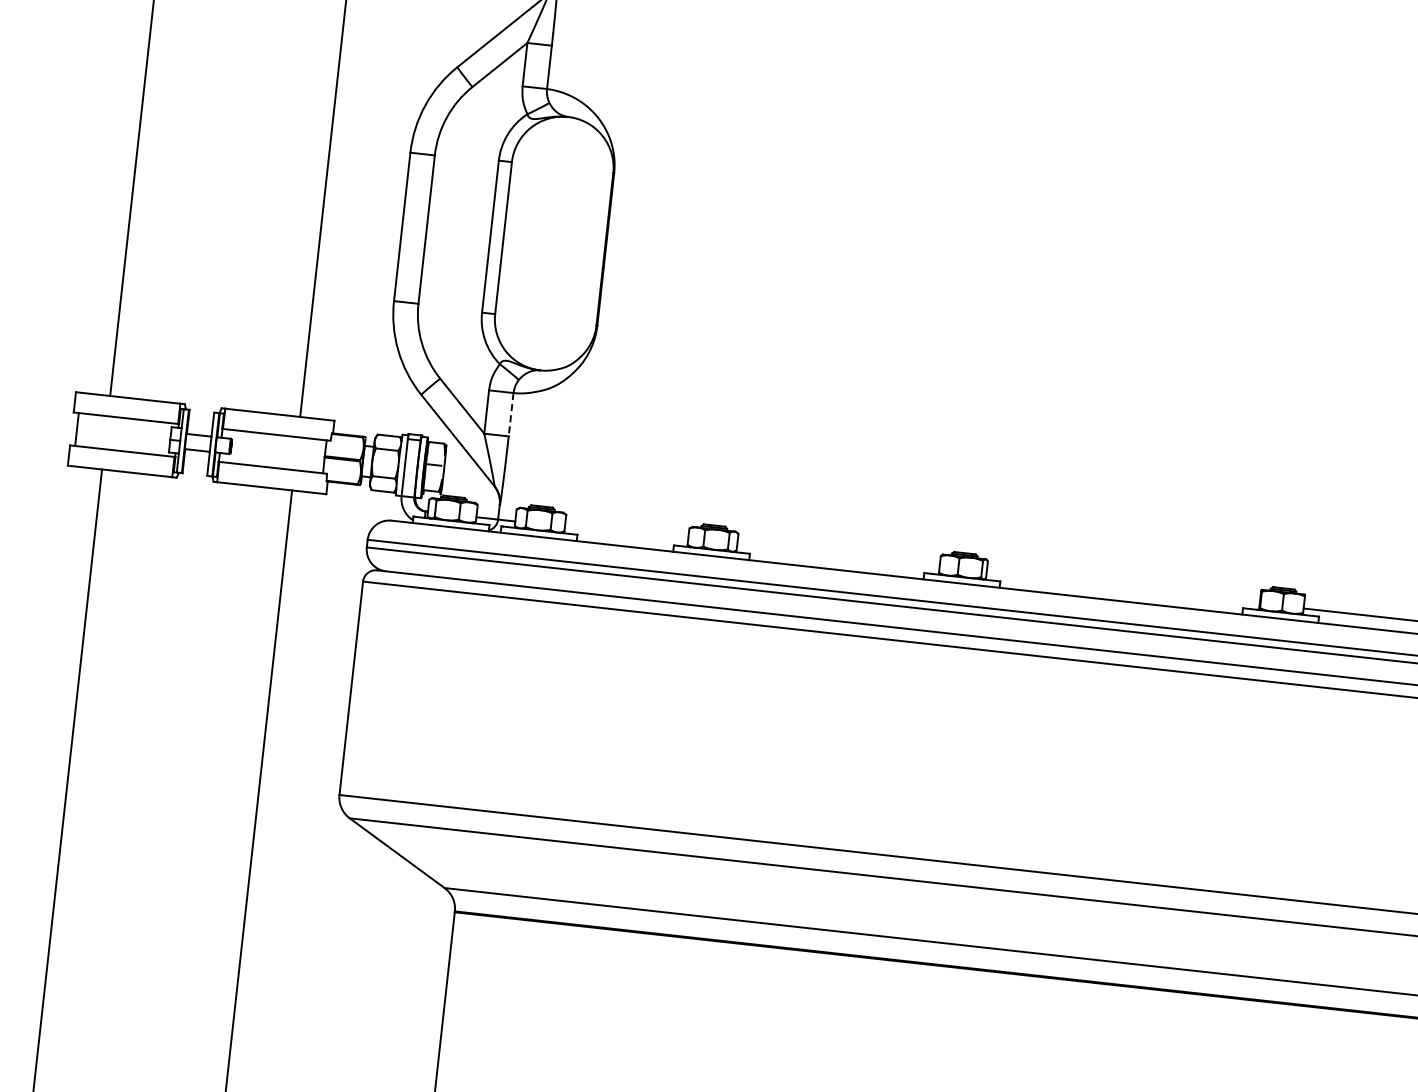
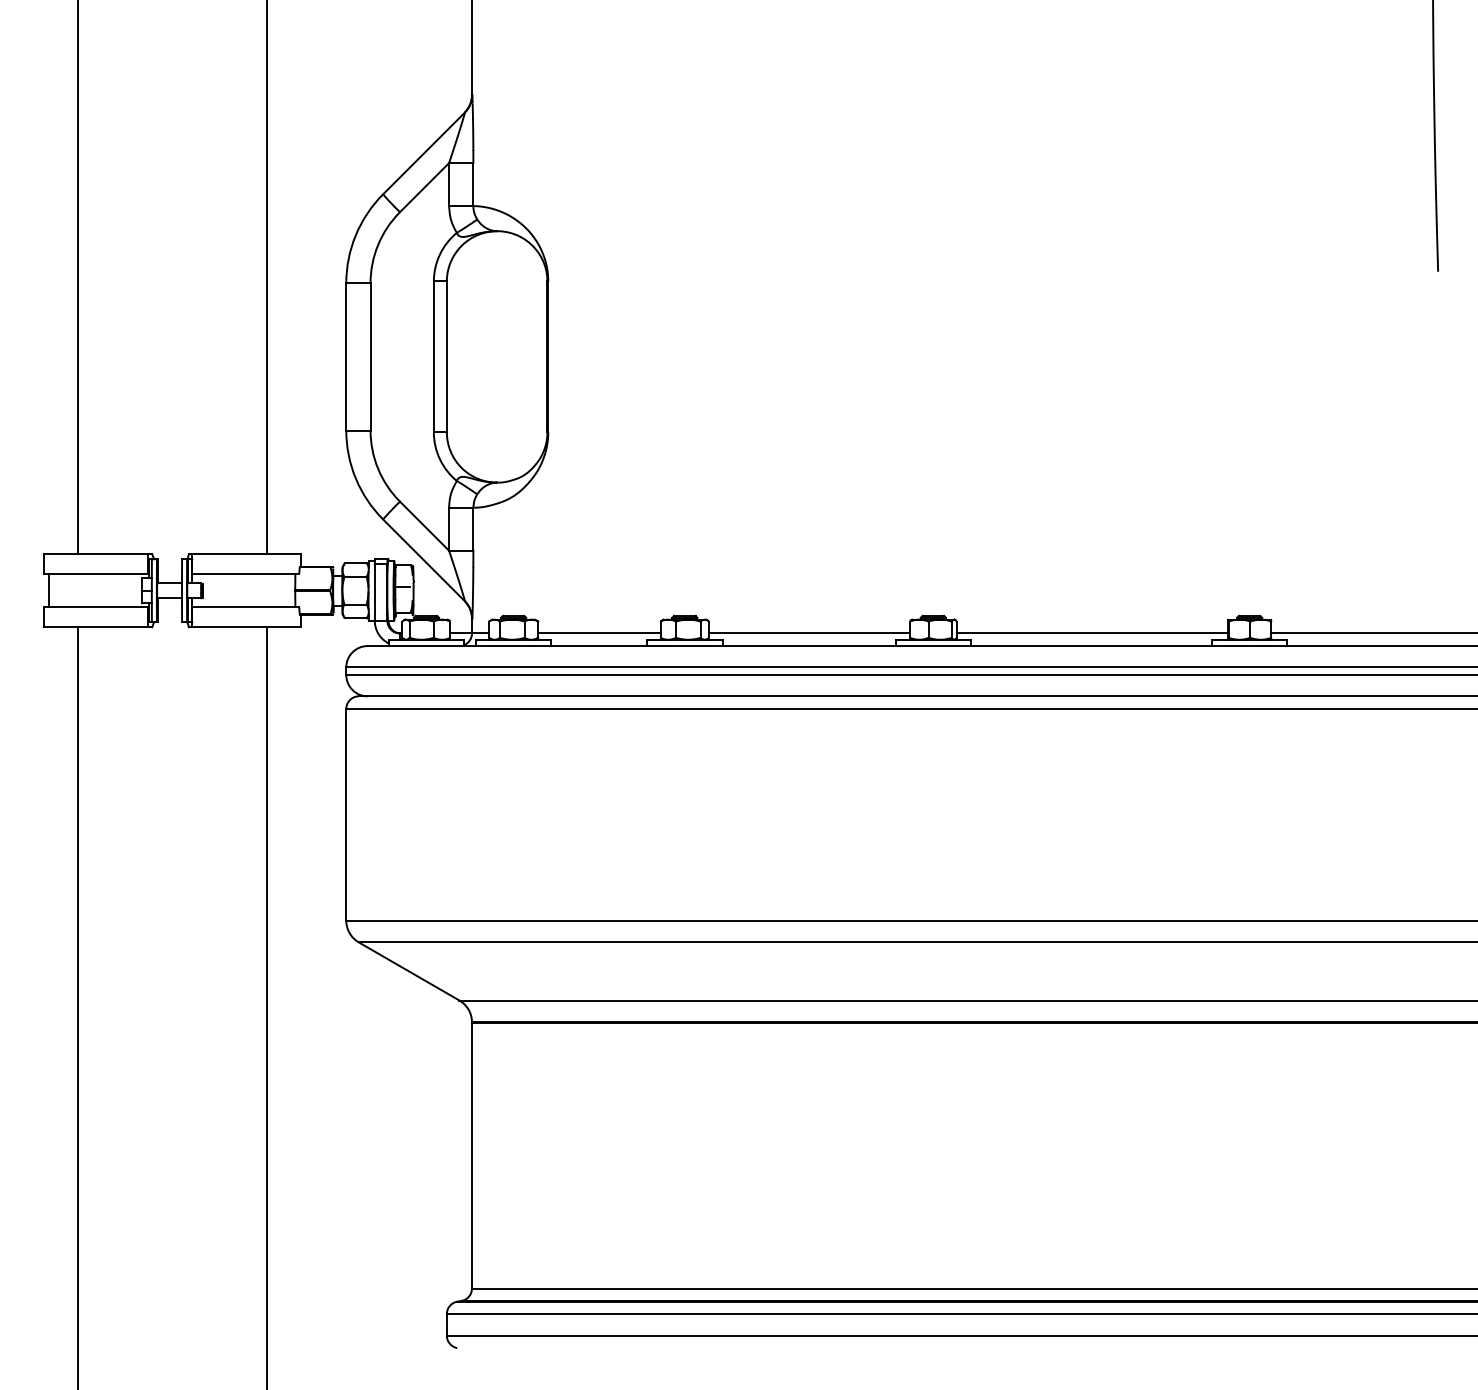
line: (511, 414) -> (473, 529), dashed -> solid
line: (626, 533) -> (599, 633), added
line: (838, 557) -> (809, 633), added
line: (1122, 588) -> (1091, 633), added

